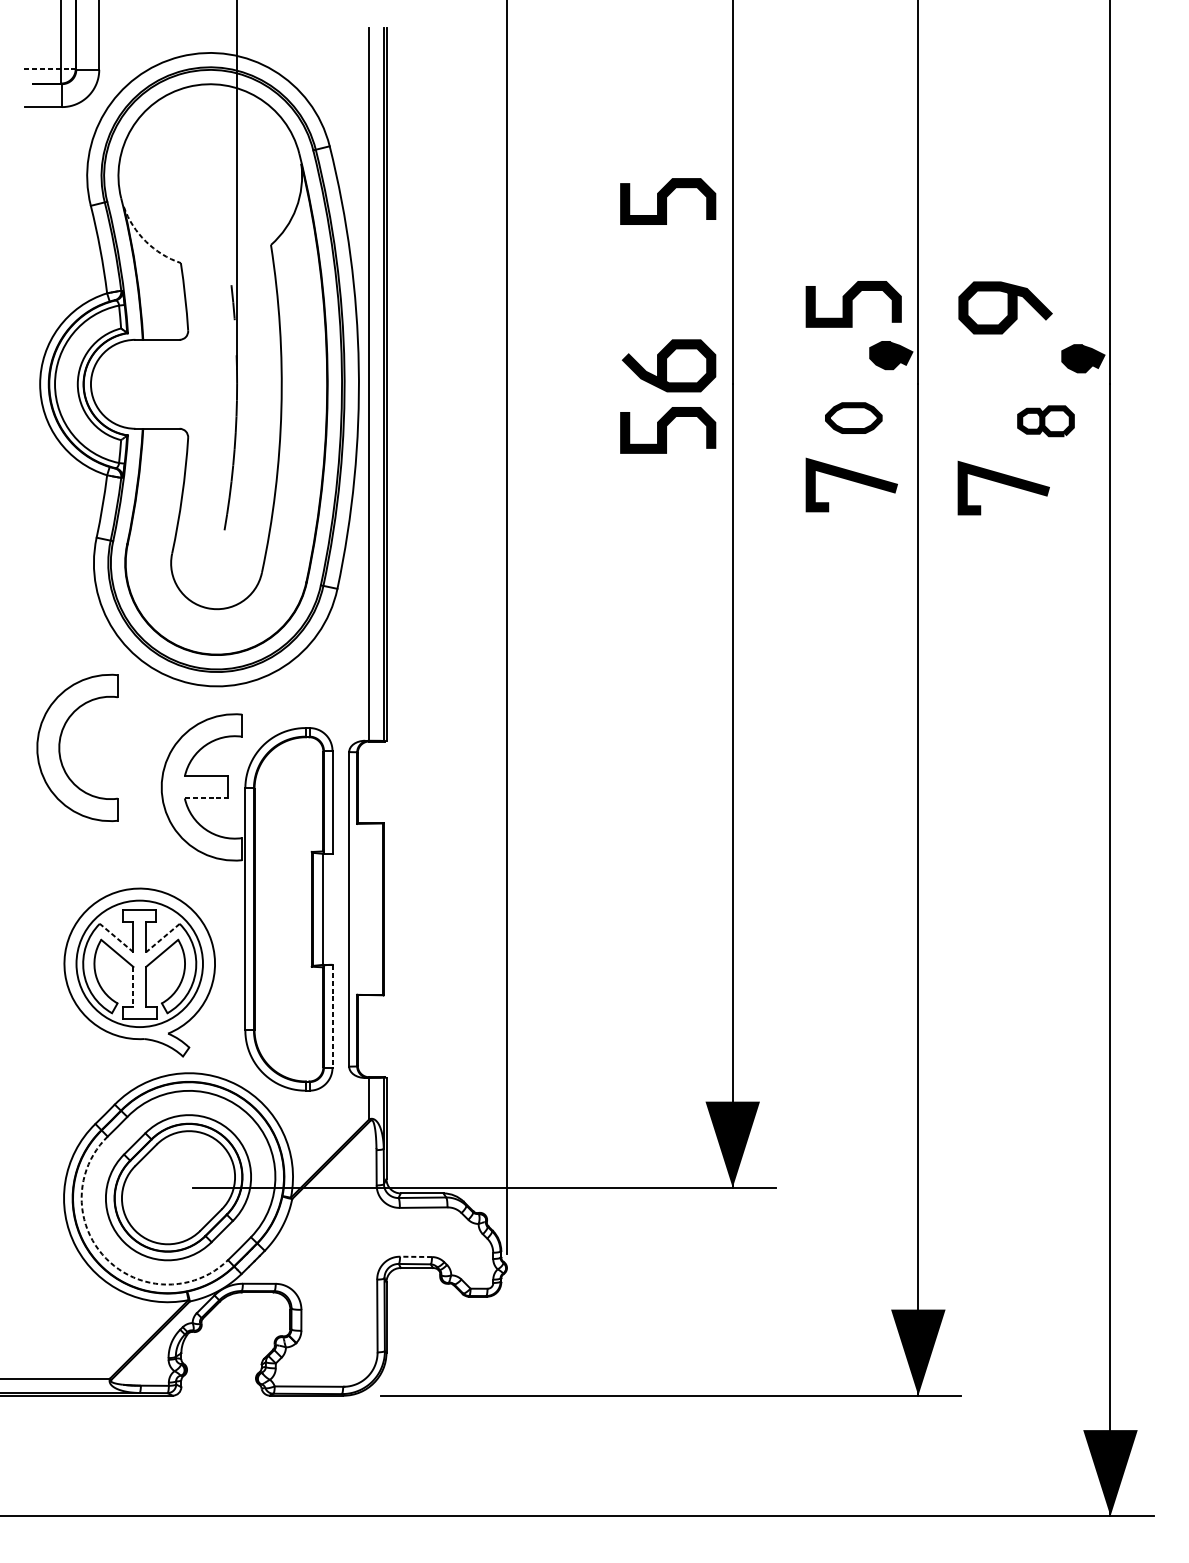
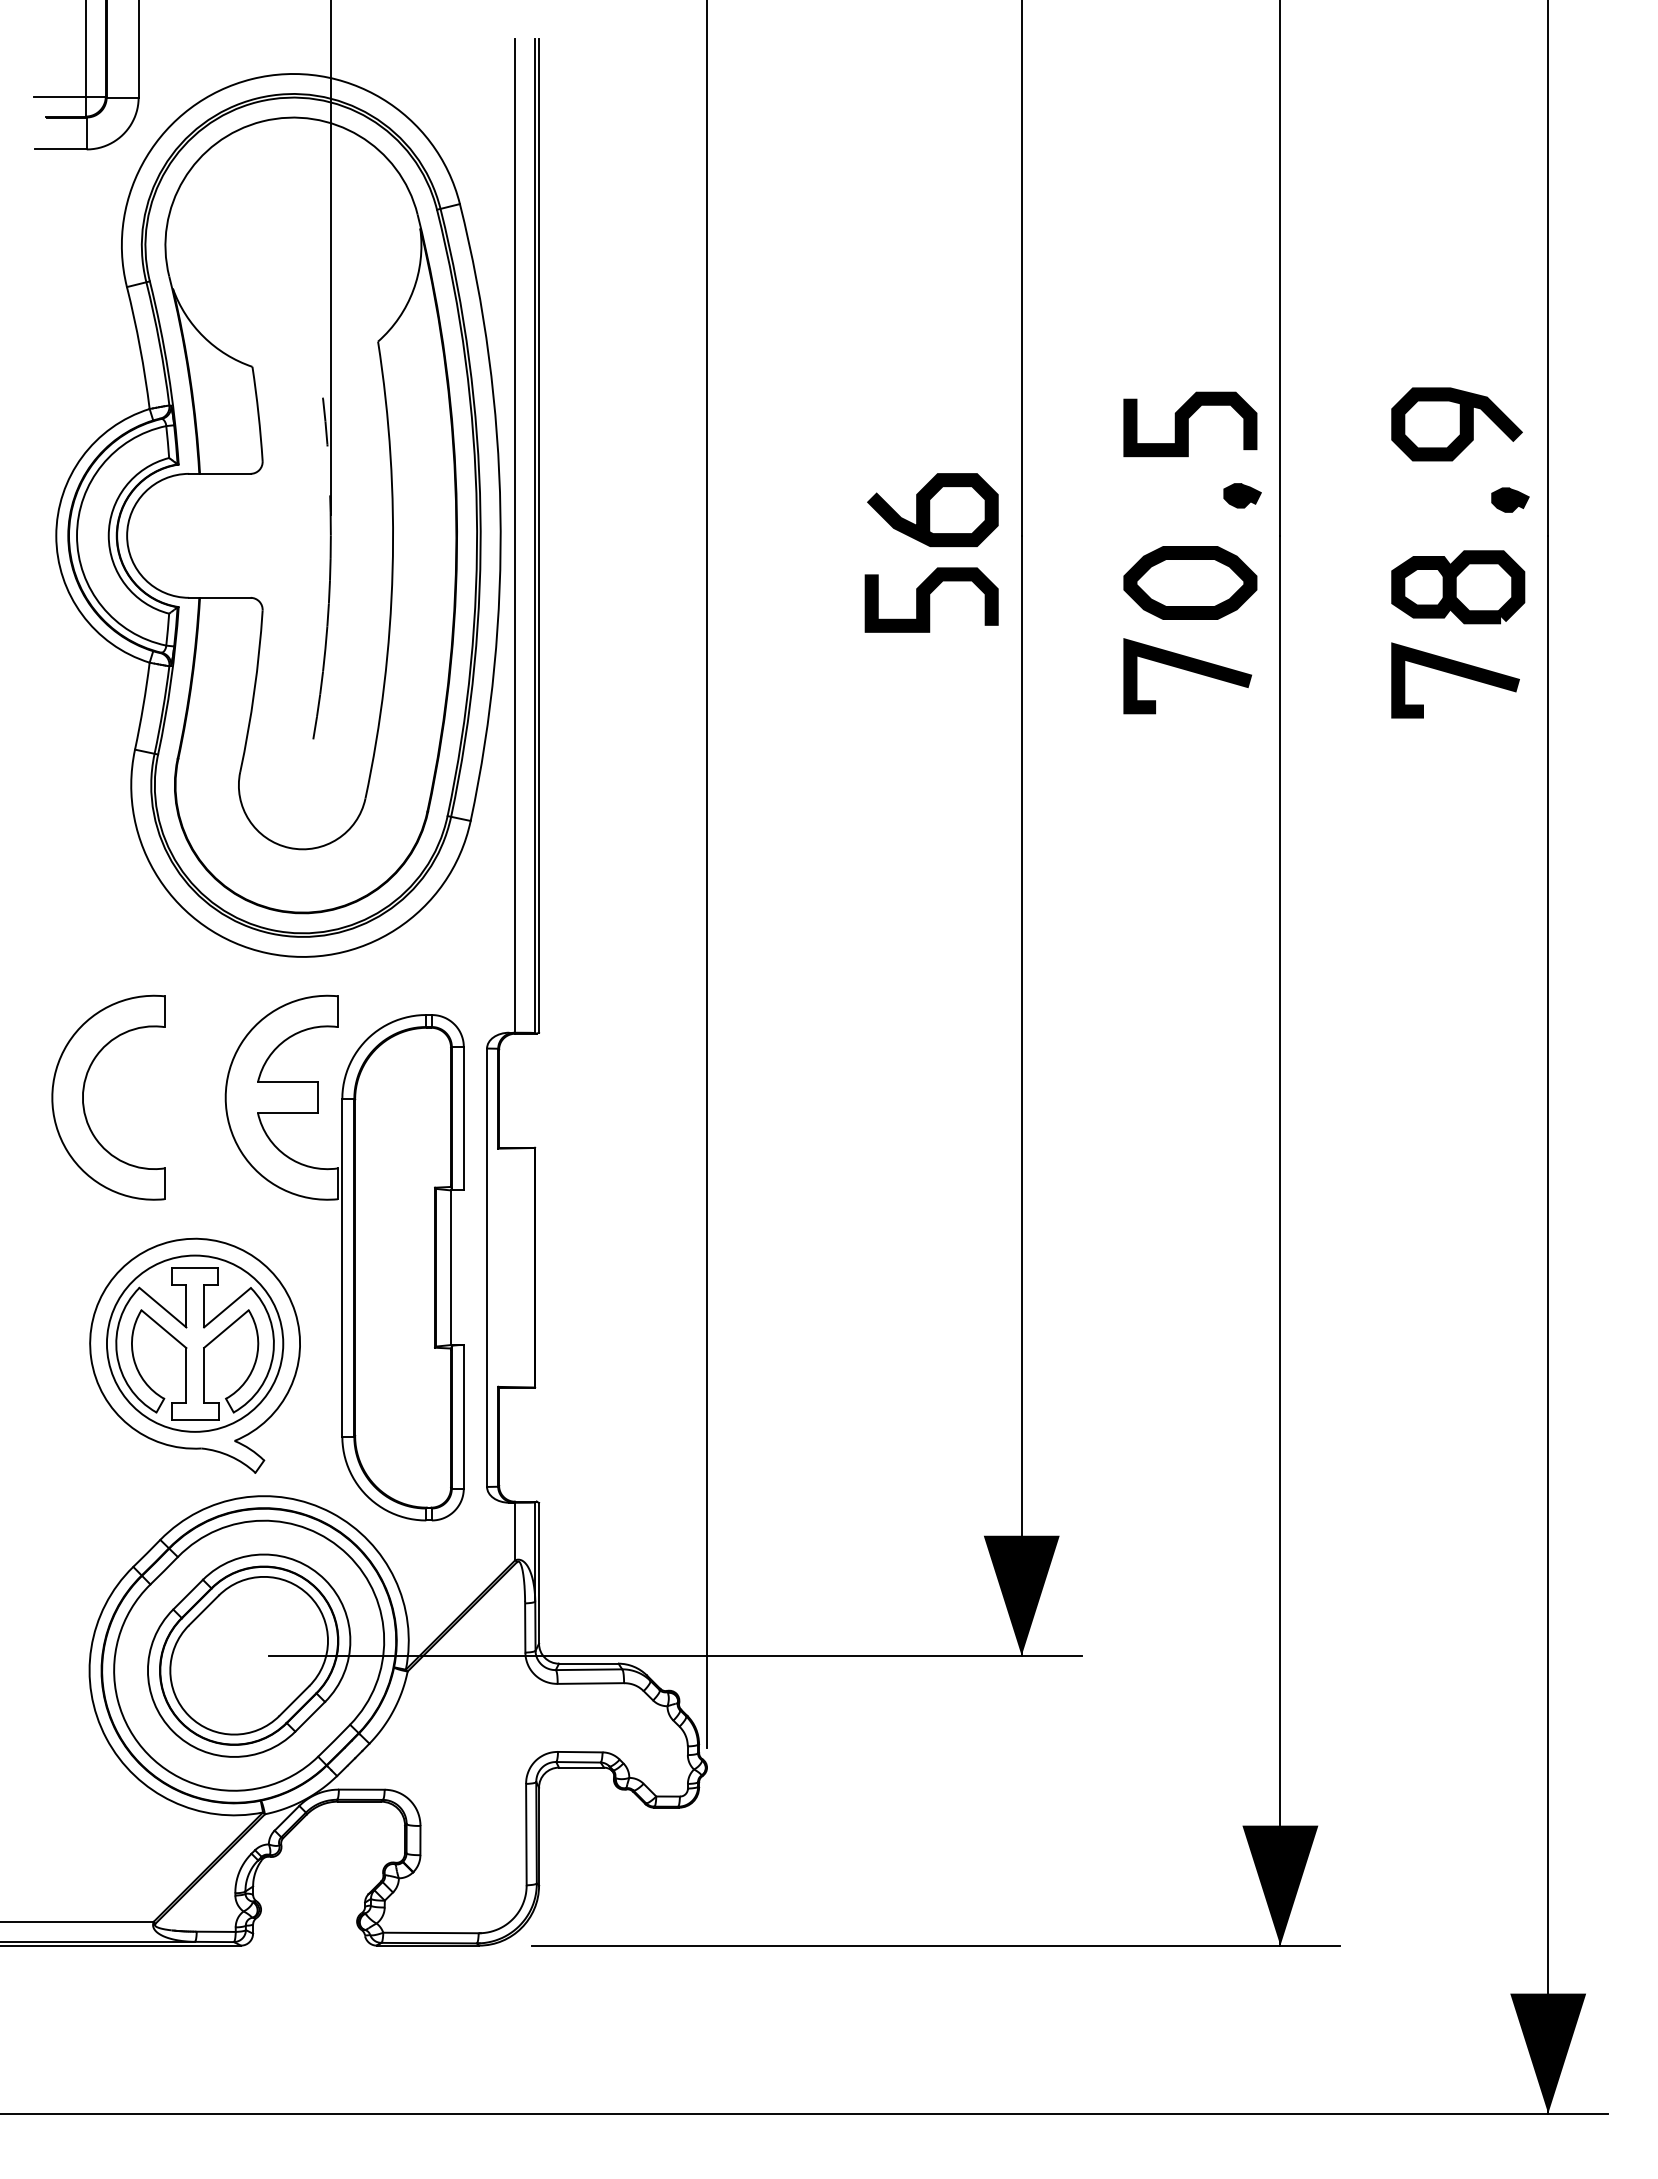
line: (49, 69) -> (69, 96), dashed -> solid
curve: (667, 201) -> (930, 280), removed
arc: (145, 241) -> (203, 336), dashed -> solid
curve: (1007, 308) -> (1459, 424), moved
part: (891, 355) -> (1242, 495), size x0.62
part: (1083, 358) -> (1510, 499), size x0.62
part: (853, 417) -> (1190, 582), size x1.67
part: (1046, 421) -> (1458, 587), size x1.67
line: (1003, 484) -> (1455, 675), moved
part: (60, 743) -> (84, 1091), moved
line: (206, 798) -> (287, 1113), dashed -> solid
line: (116, 937) -> (162, 1307), dashed -> solid
line: (162, 937) -> (227, 1307), dashed -> solid
line: (133, 986) -> (186, 1375), dashed -> solid
line: (332, 1016) -> (463, 1416), dashed -> solid
line: (415, 1257) -> (579, 1752), dashed -> solid
arc: (106, 1258) -> (148, 1754), dashed -> solid

